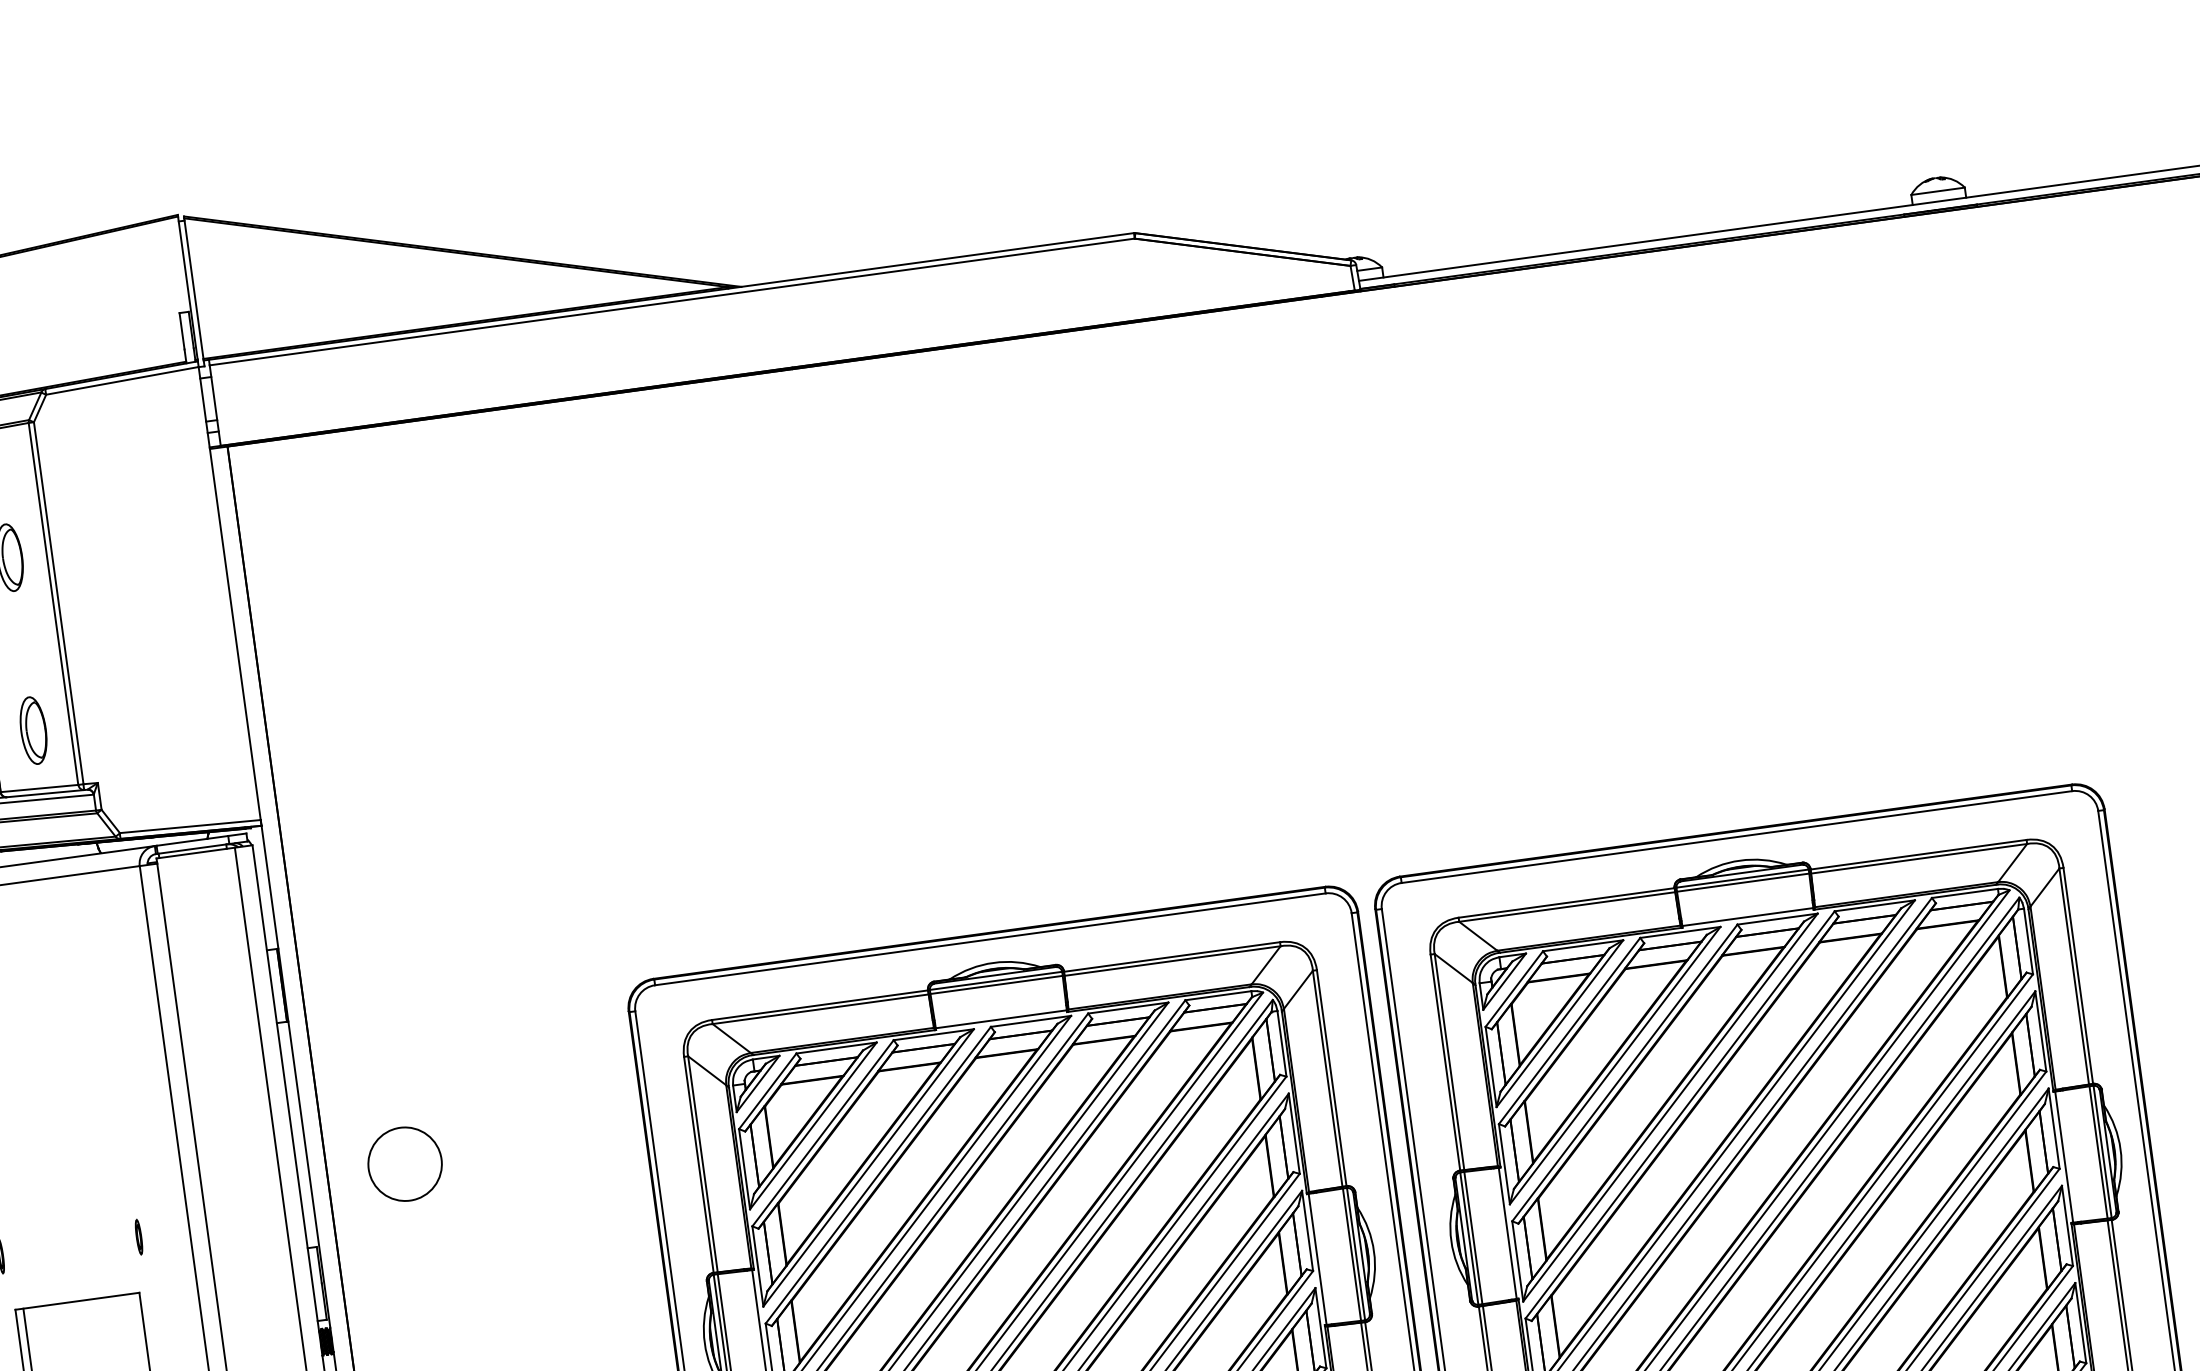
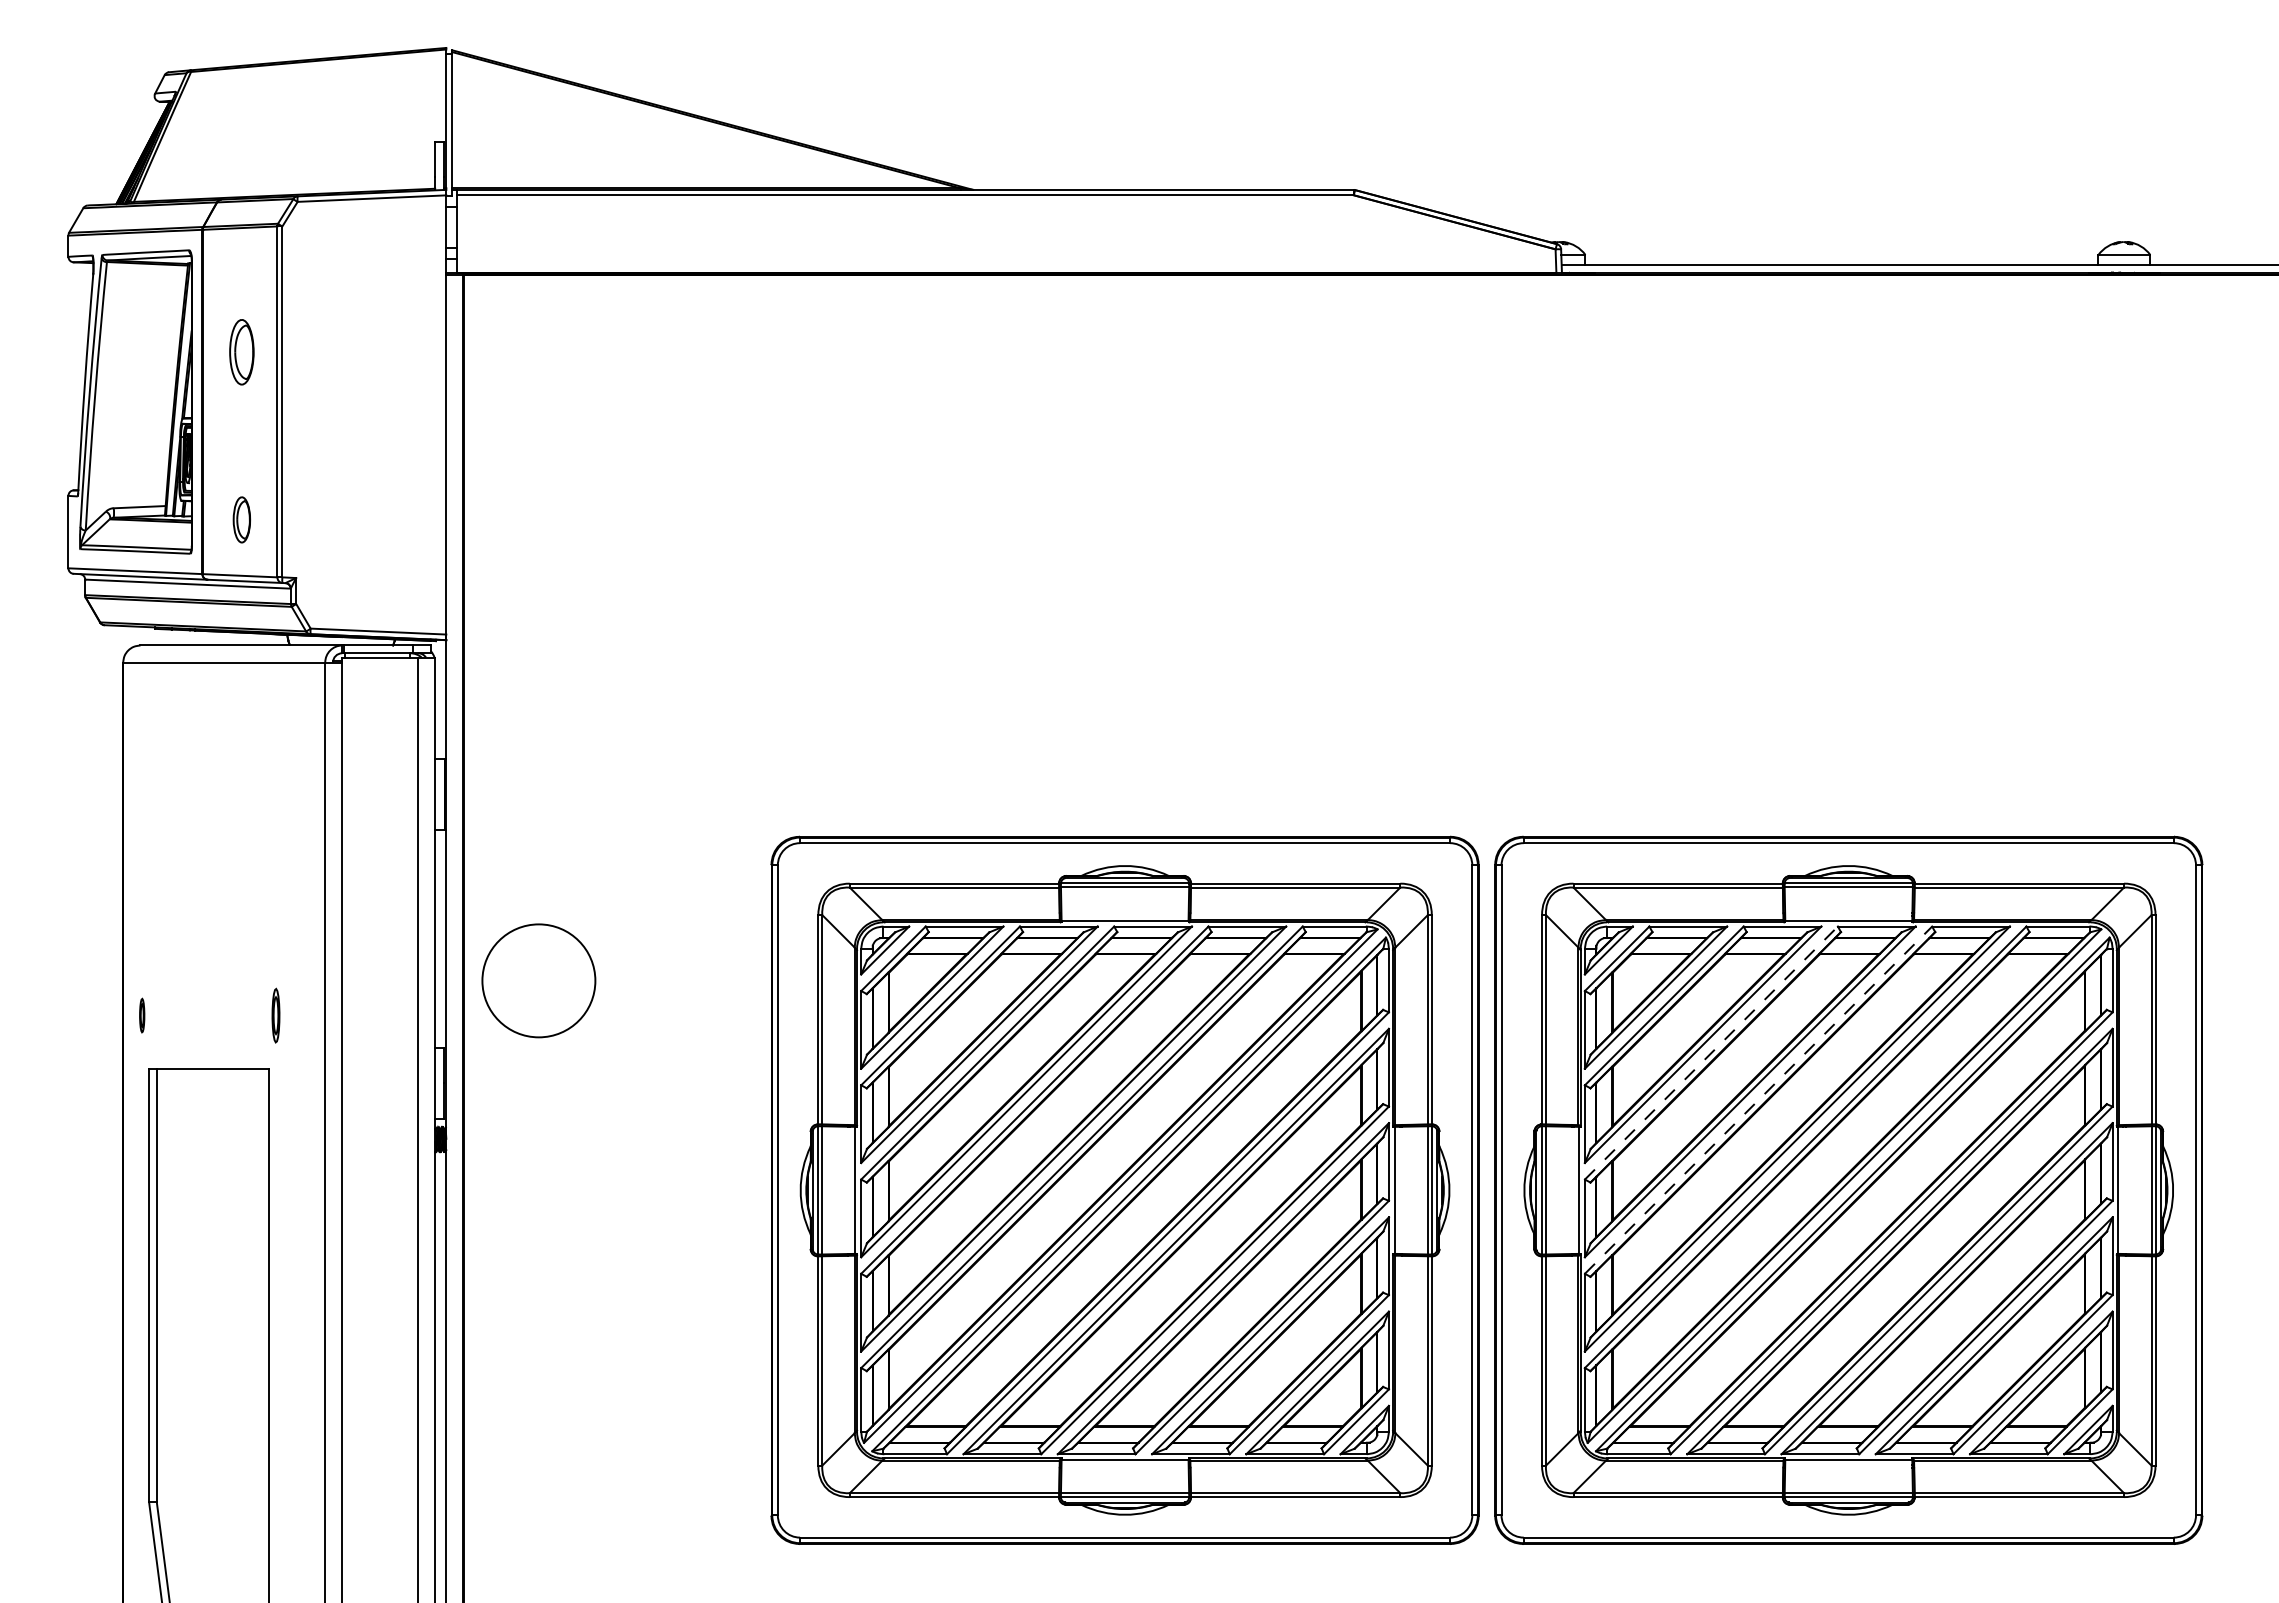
part: (33, 730) -> (241, 519), size x0.7
line: (1625, 1073) -> (1711, 1053), solid -> dashed
line: (1680, 1115) -> (1758, 1100), solid -> dashed
circle: (404, 1163) -> (538, 980), size x1.6
part: (139, 1237) -> (276, 1015), size x1.6

